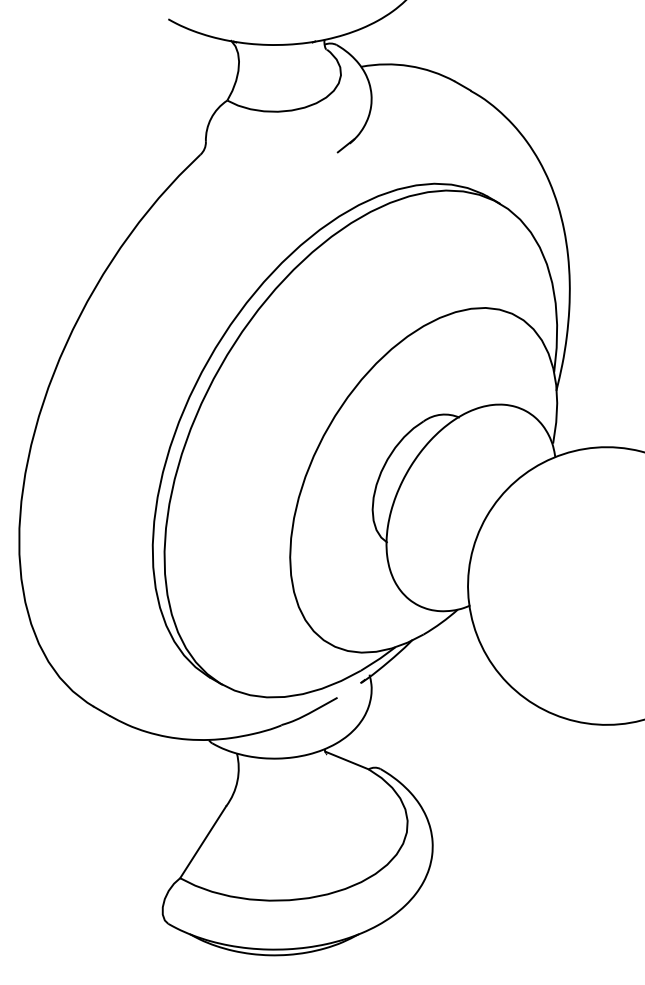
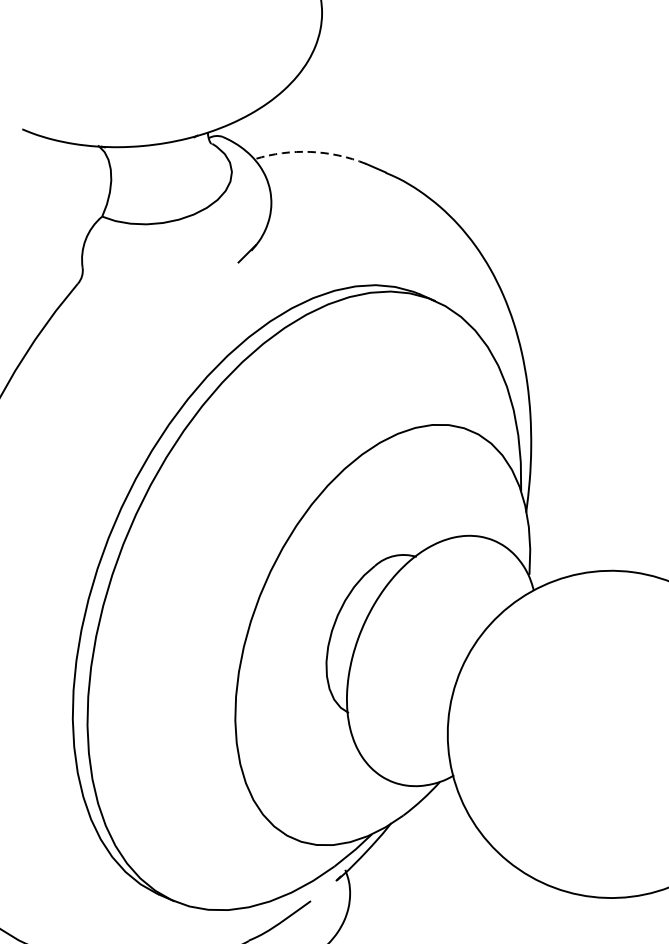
arc: (409, 66) -> (310, 152), solid -> dashed

